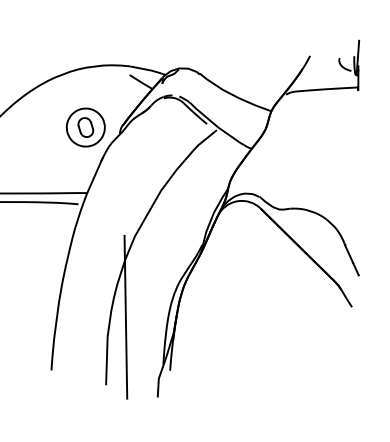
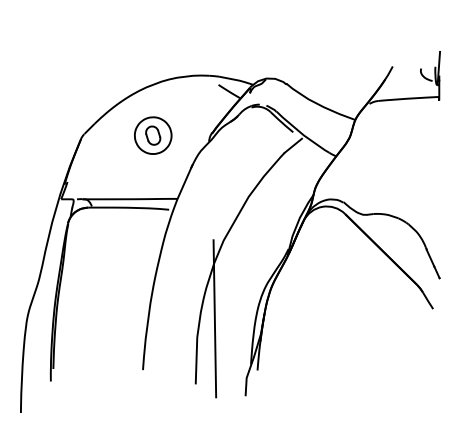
part: (86, 127) -> (153, 135), moved

